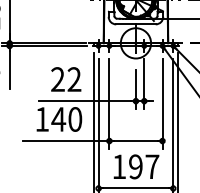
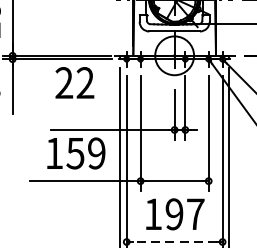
text: (66, 79) -> (75, 82), moved
text: (66, 119) -> (85, 153), 140 -> 159
line: (135, 188) -> (174, 242), solid -> dashed

